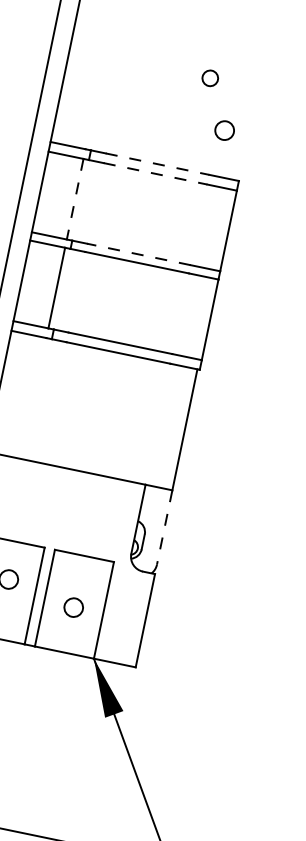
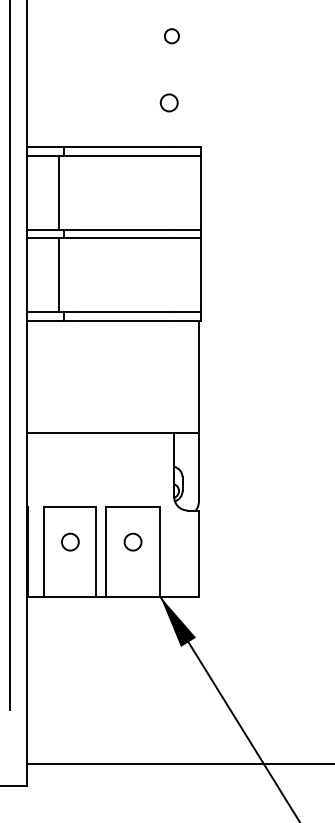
circle: (209, 78) -> (171, 36), moved
circle: (223, 129) -> (168, 102), moved
line: (157, 163) -> (125, 146), dashed -> solid
line: (155, 173) -> (125, 155), dashed -> solid
line: (75, 199) -> (59, 193), dashed -> solid
line: (138, 254) -> (125, 230), dashed -> solid
line: (164, 527) -> (198, 467), dashed -> solid
circle: (73, 606) -> (132, 541), moved

